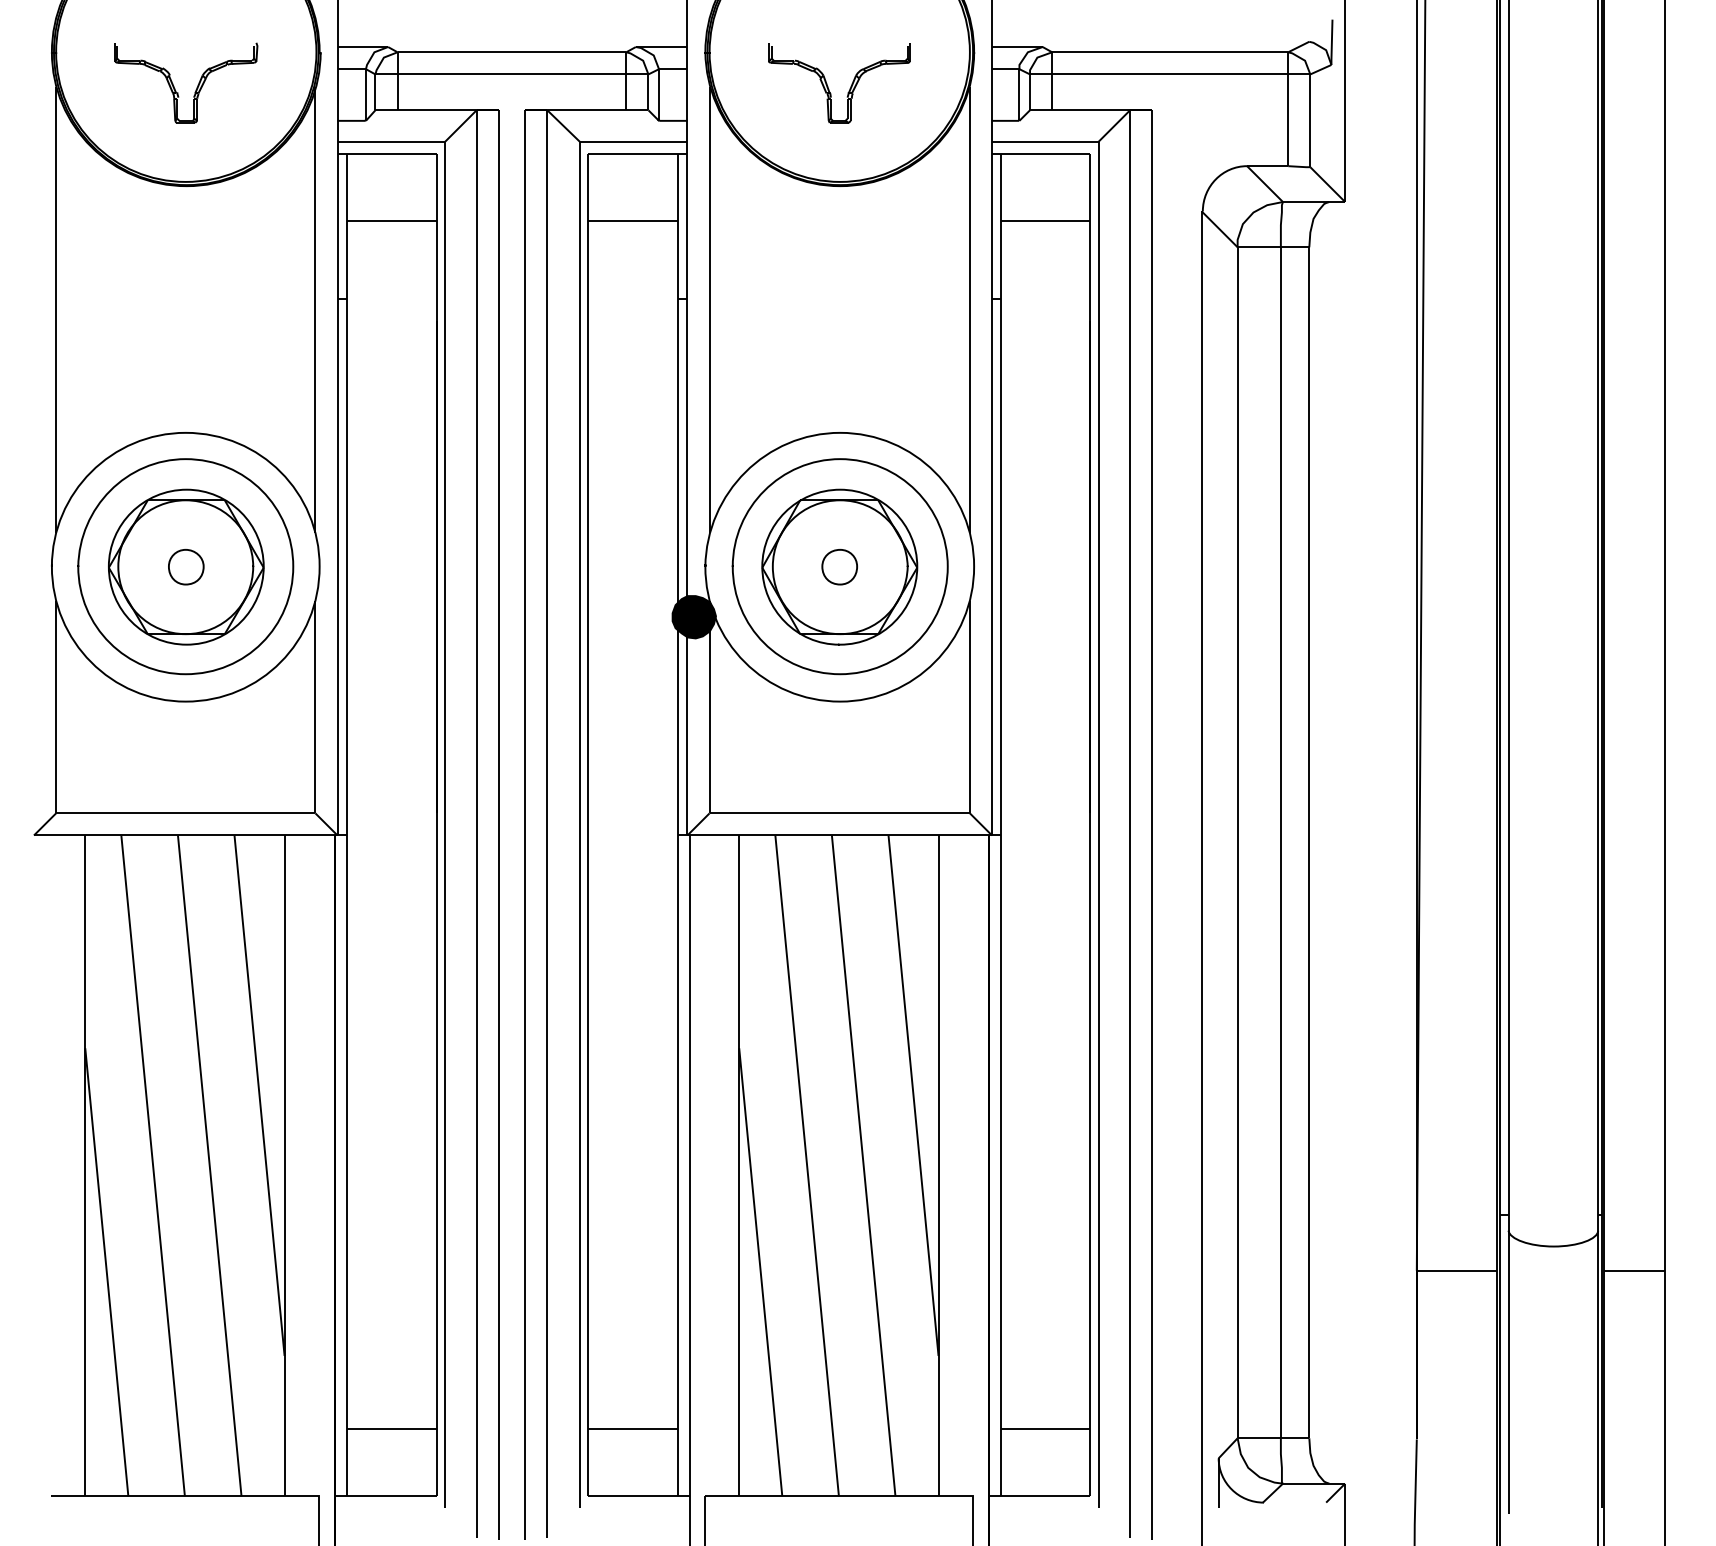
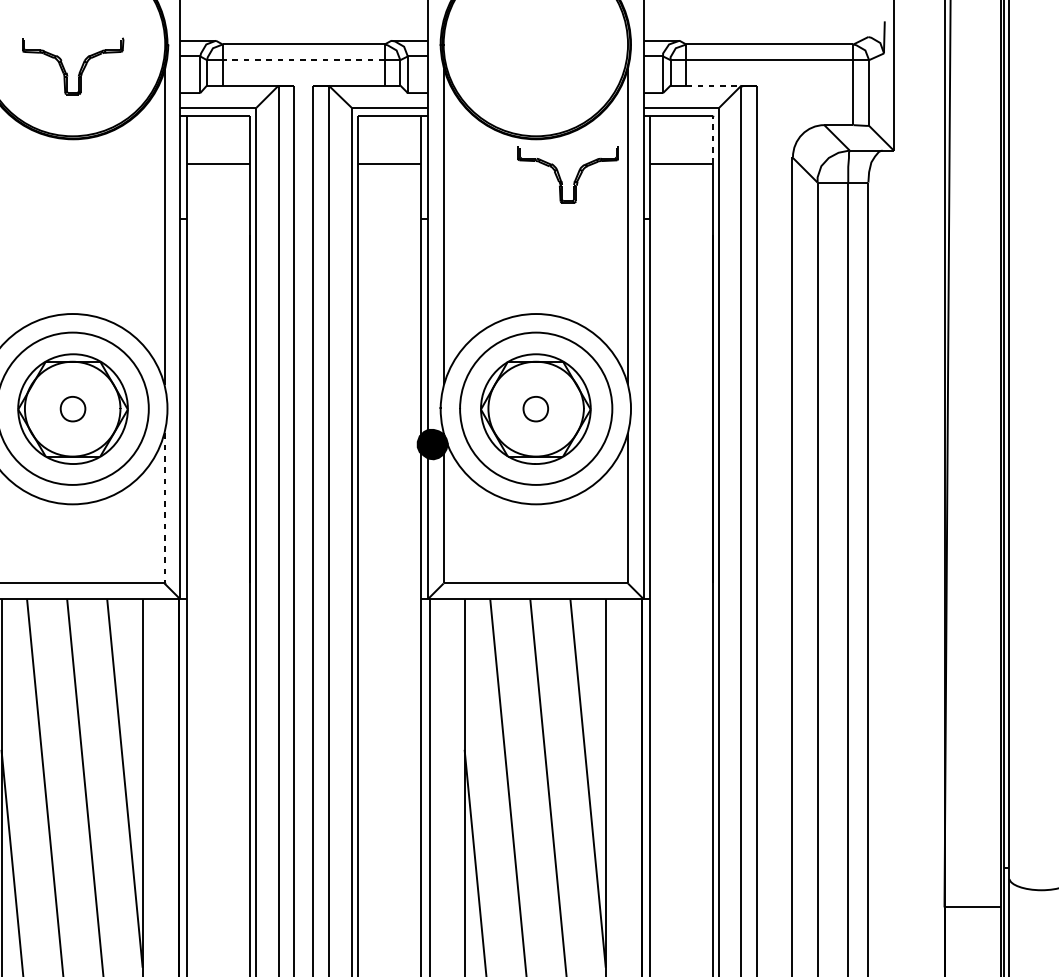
line: (511, 74) -> (303, 60), solid -> dashed
part: (849, 88) -> (575, 178), moved
line: (1092, 110) -> (714, 85), solid -> dashed
line: (1090, 186) -> (713, 139), solid -> dashed
line: (315, 708) -> (164, 509), solid -> dashed

